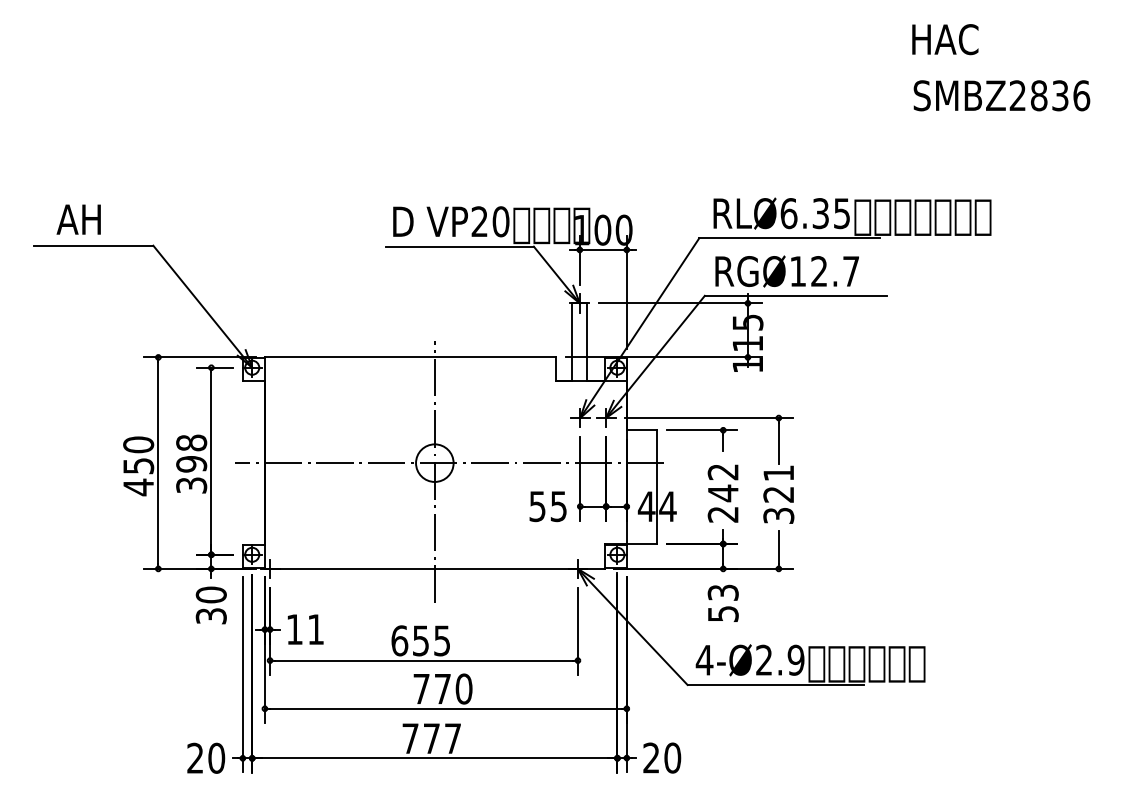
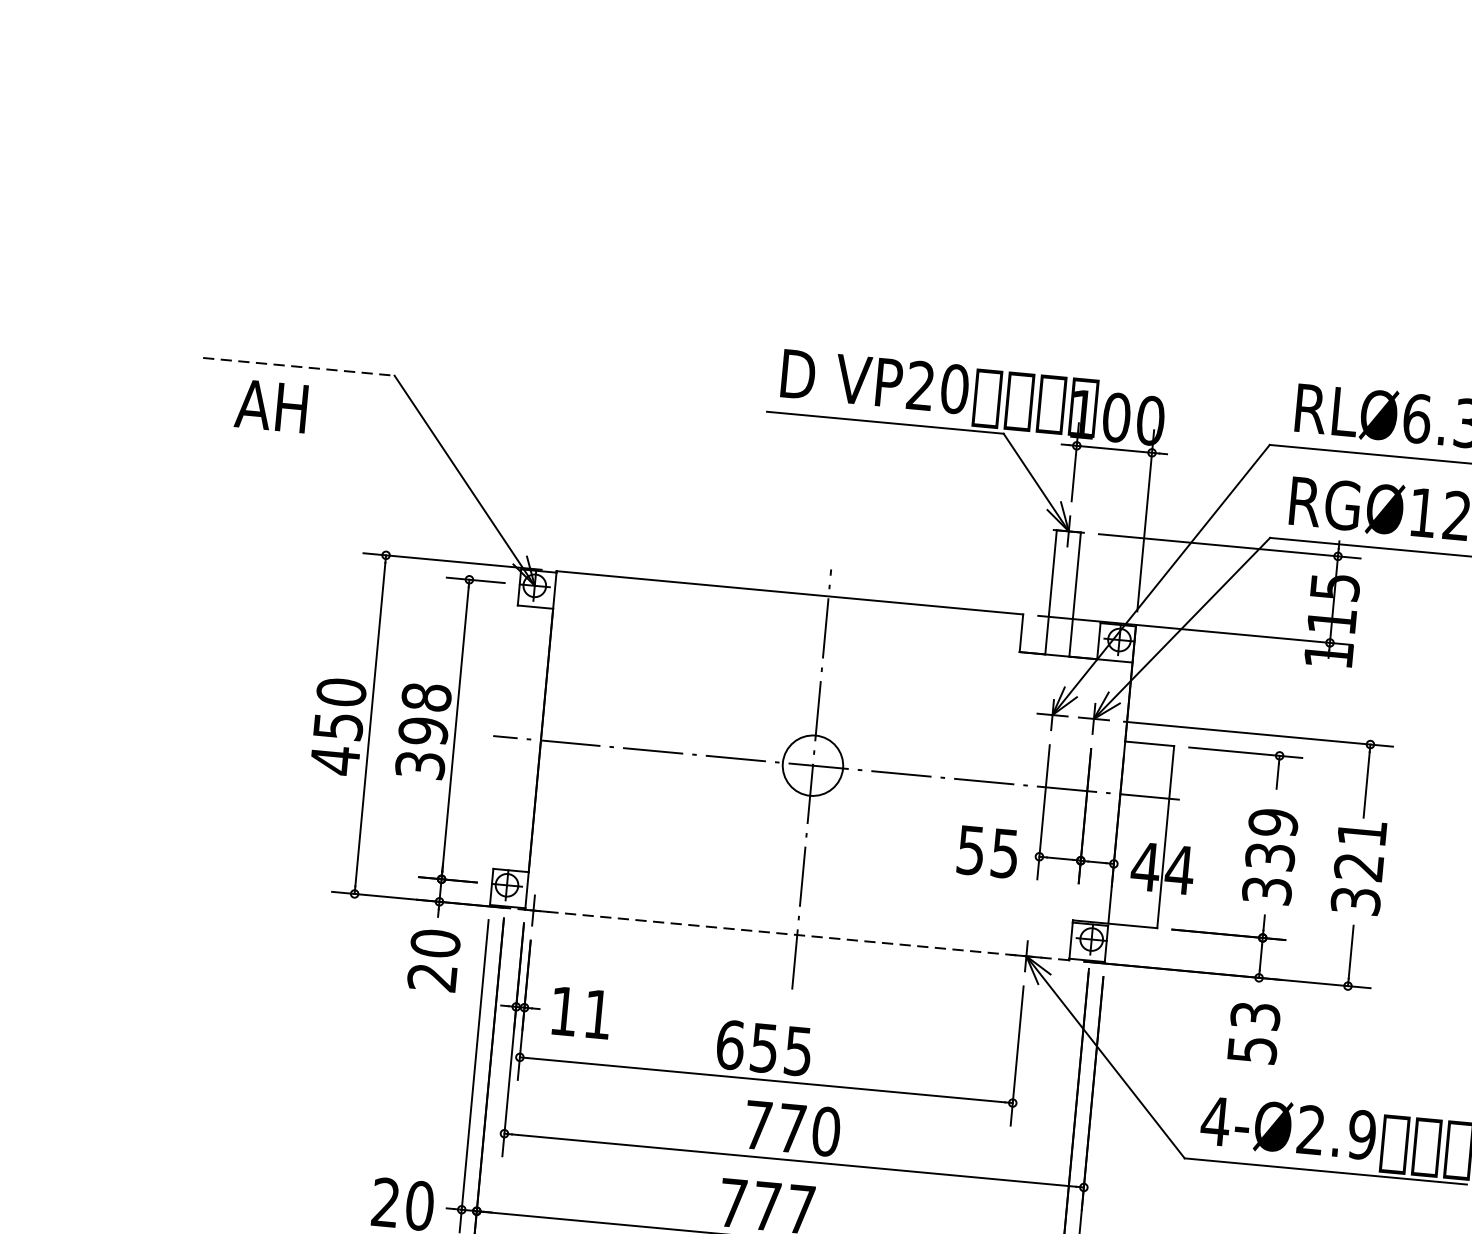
text: (78, 219) -> (270, 405), moved
line: (93, 245) -> (298, 366), solid -> dashed
text: (722, 492) -> (1269, 855), 242 -> 339
line: (434, 568) -> (796, 934), solid -> dashed
text: (211, 616) -> (432, 978), 30 -> 20

